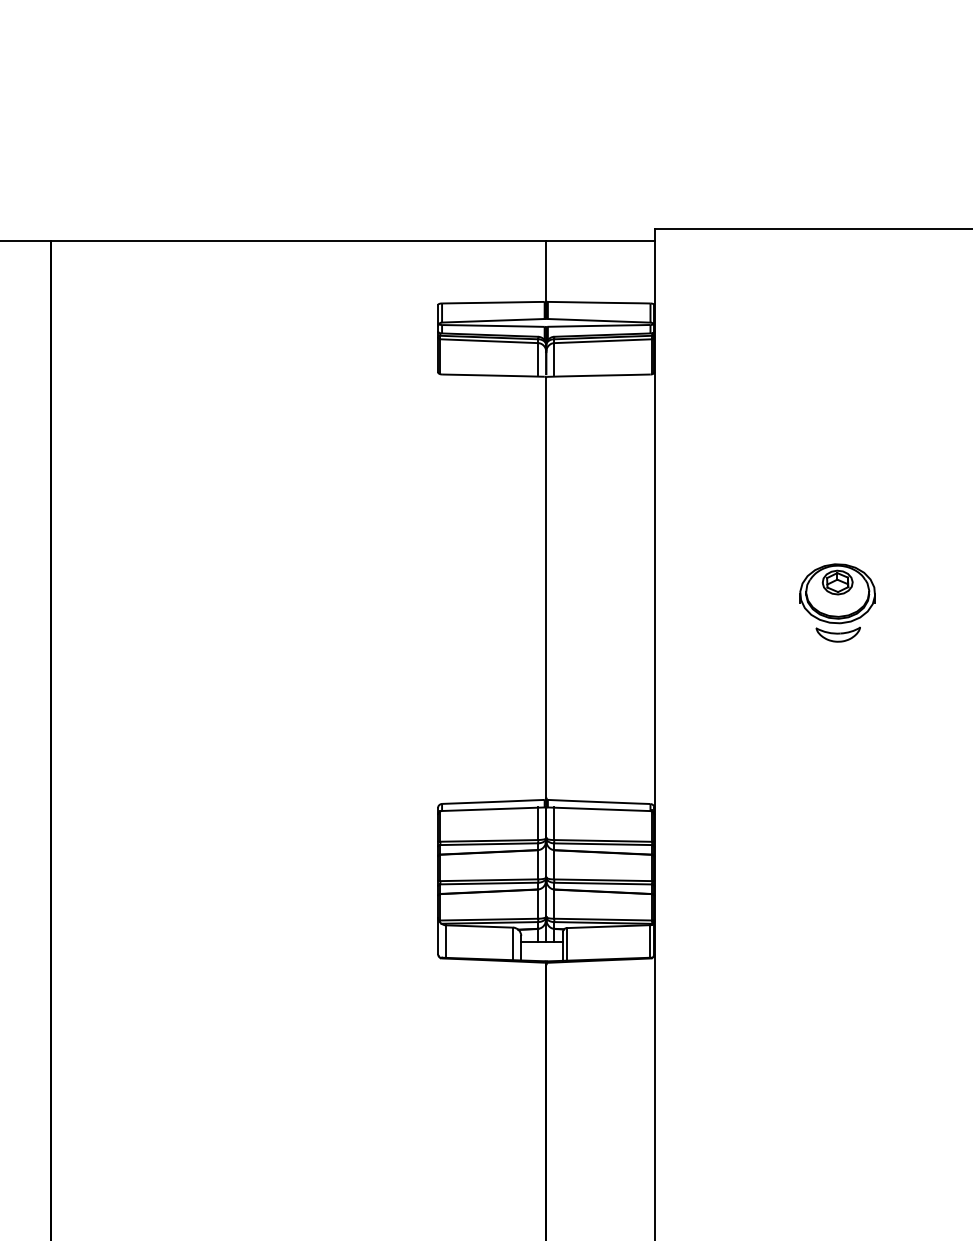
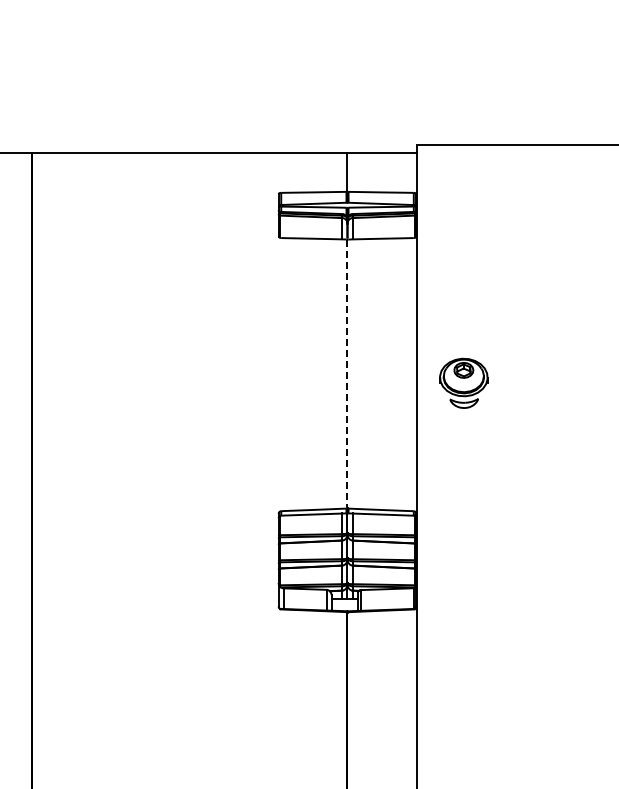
line: (546, 589) -> (347, 374), solid -> dashed
part: (837, 601) -> (463, 382), moved

